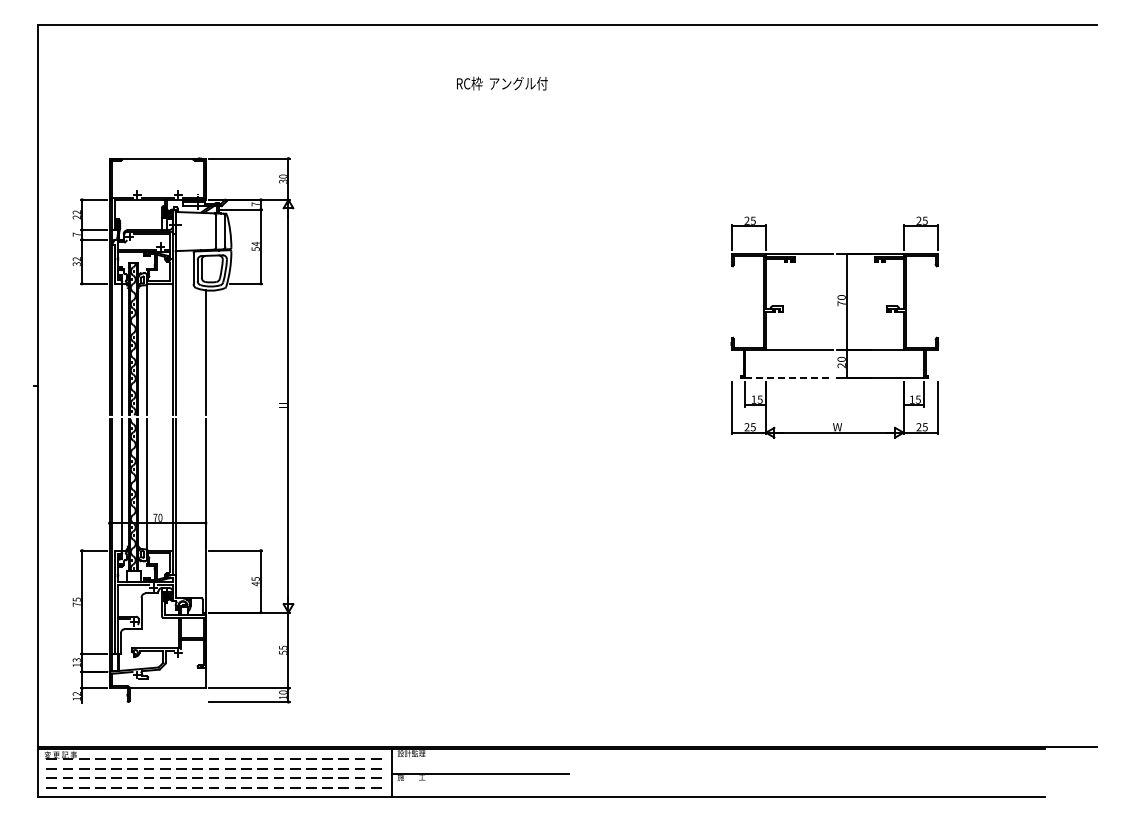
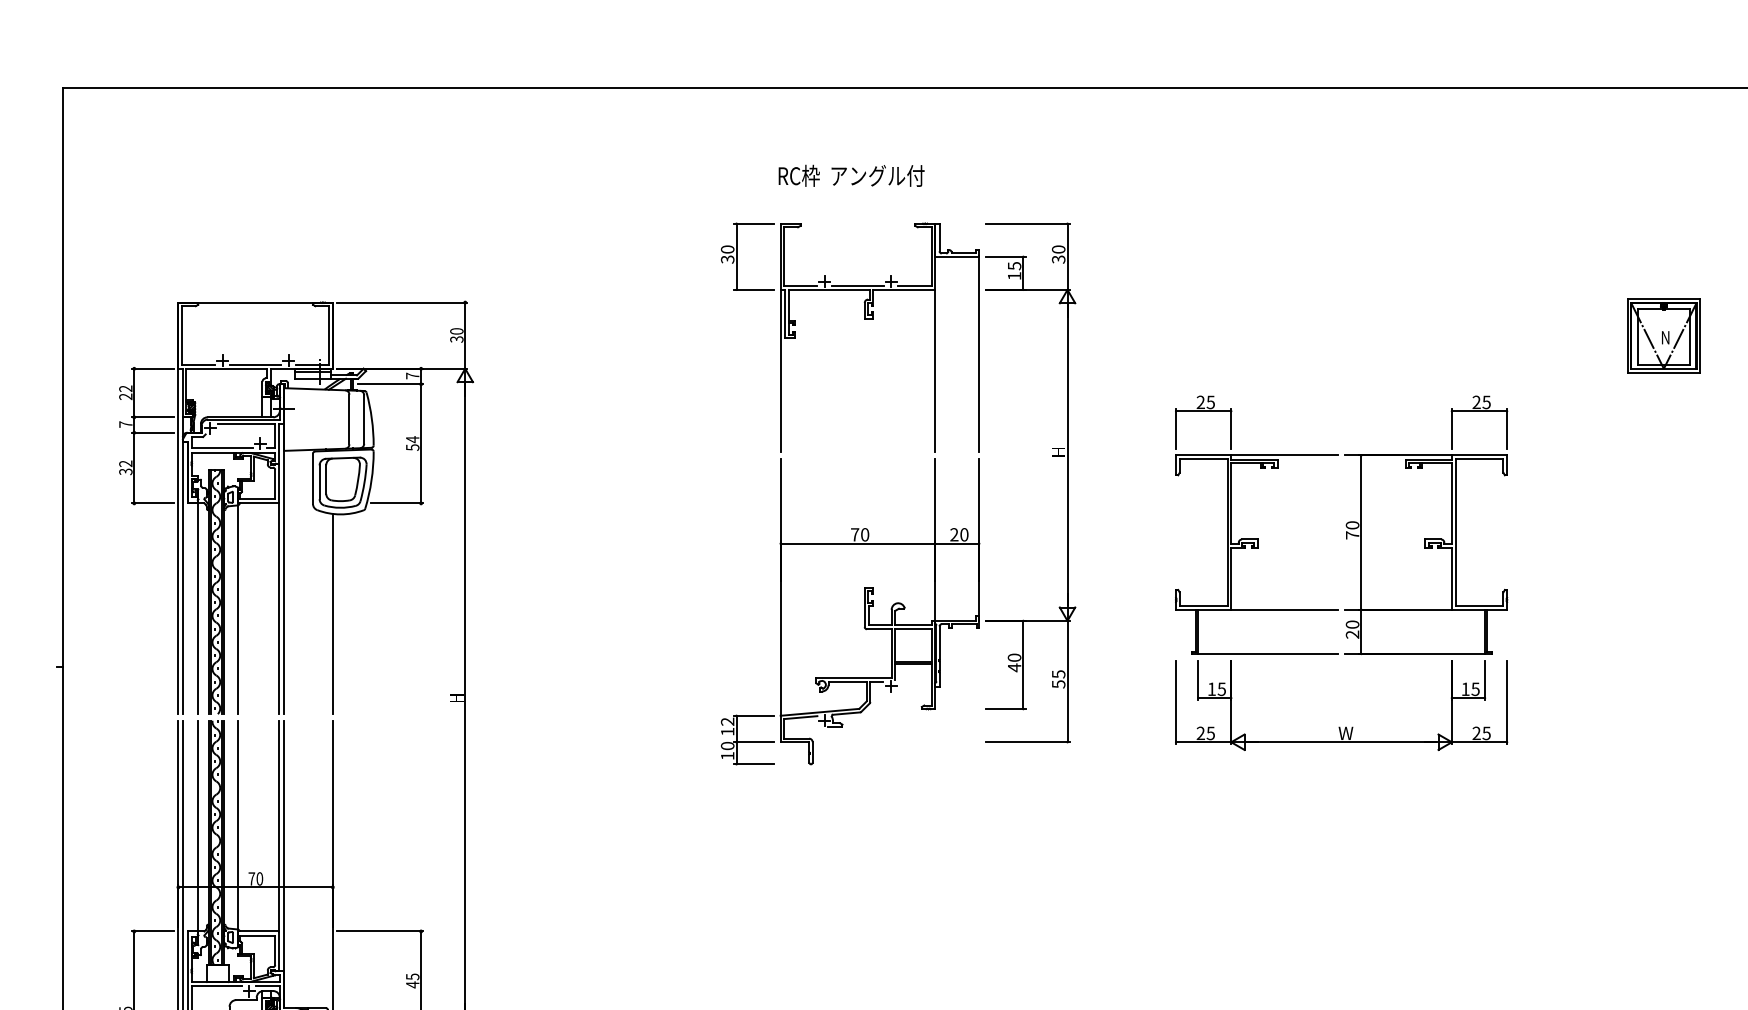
text: (502, 83) -> (851, 175), moved
part: (1035, 179) -> (1663, 336), added
part: (580, 277) -> (933, 493), added
line: (789, 377) -> (1268, 653), dashed -> solid

